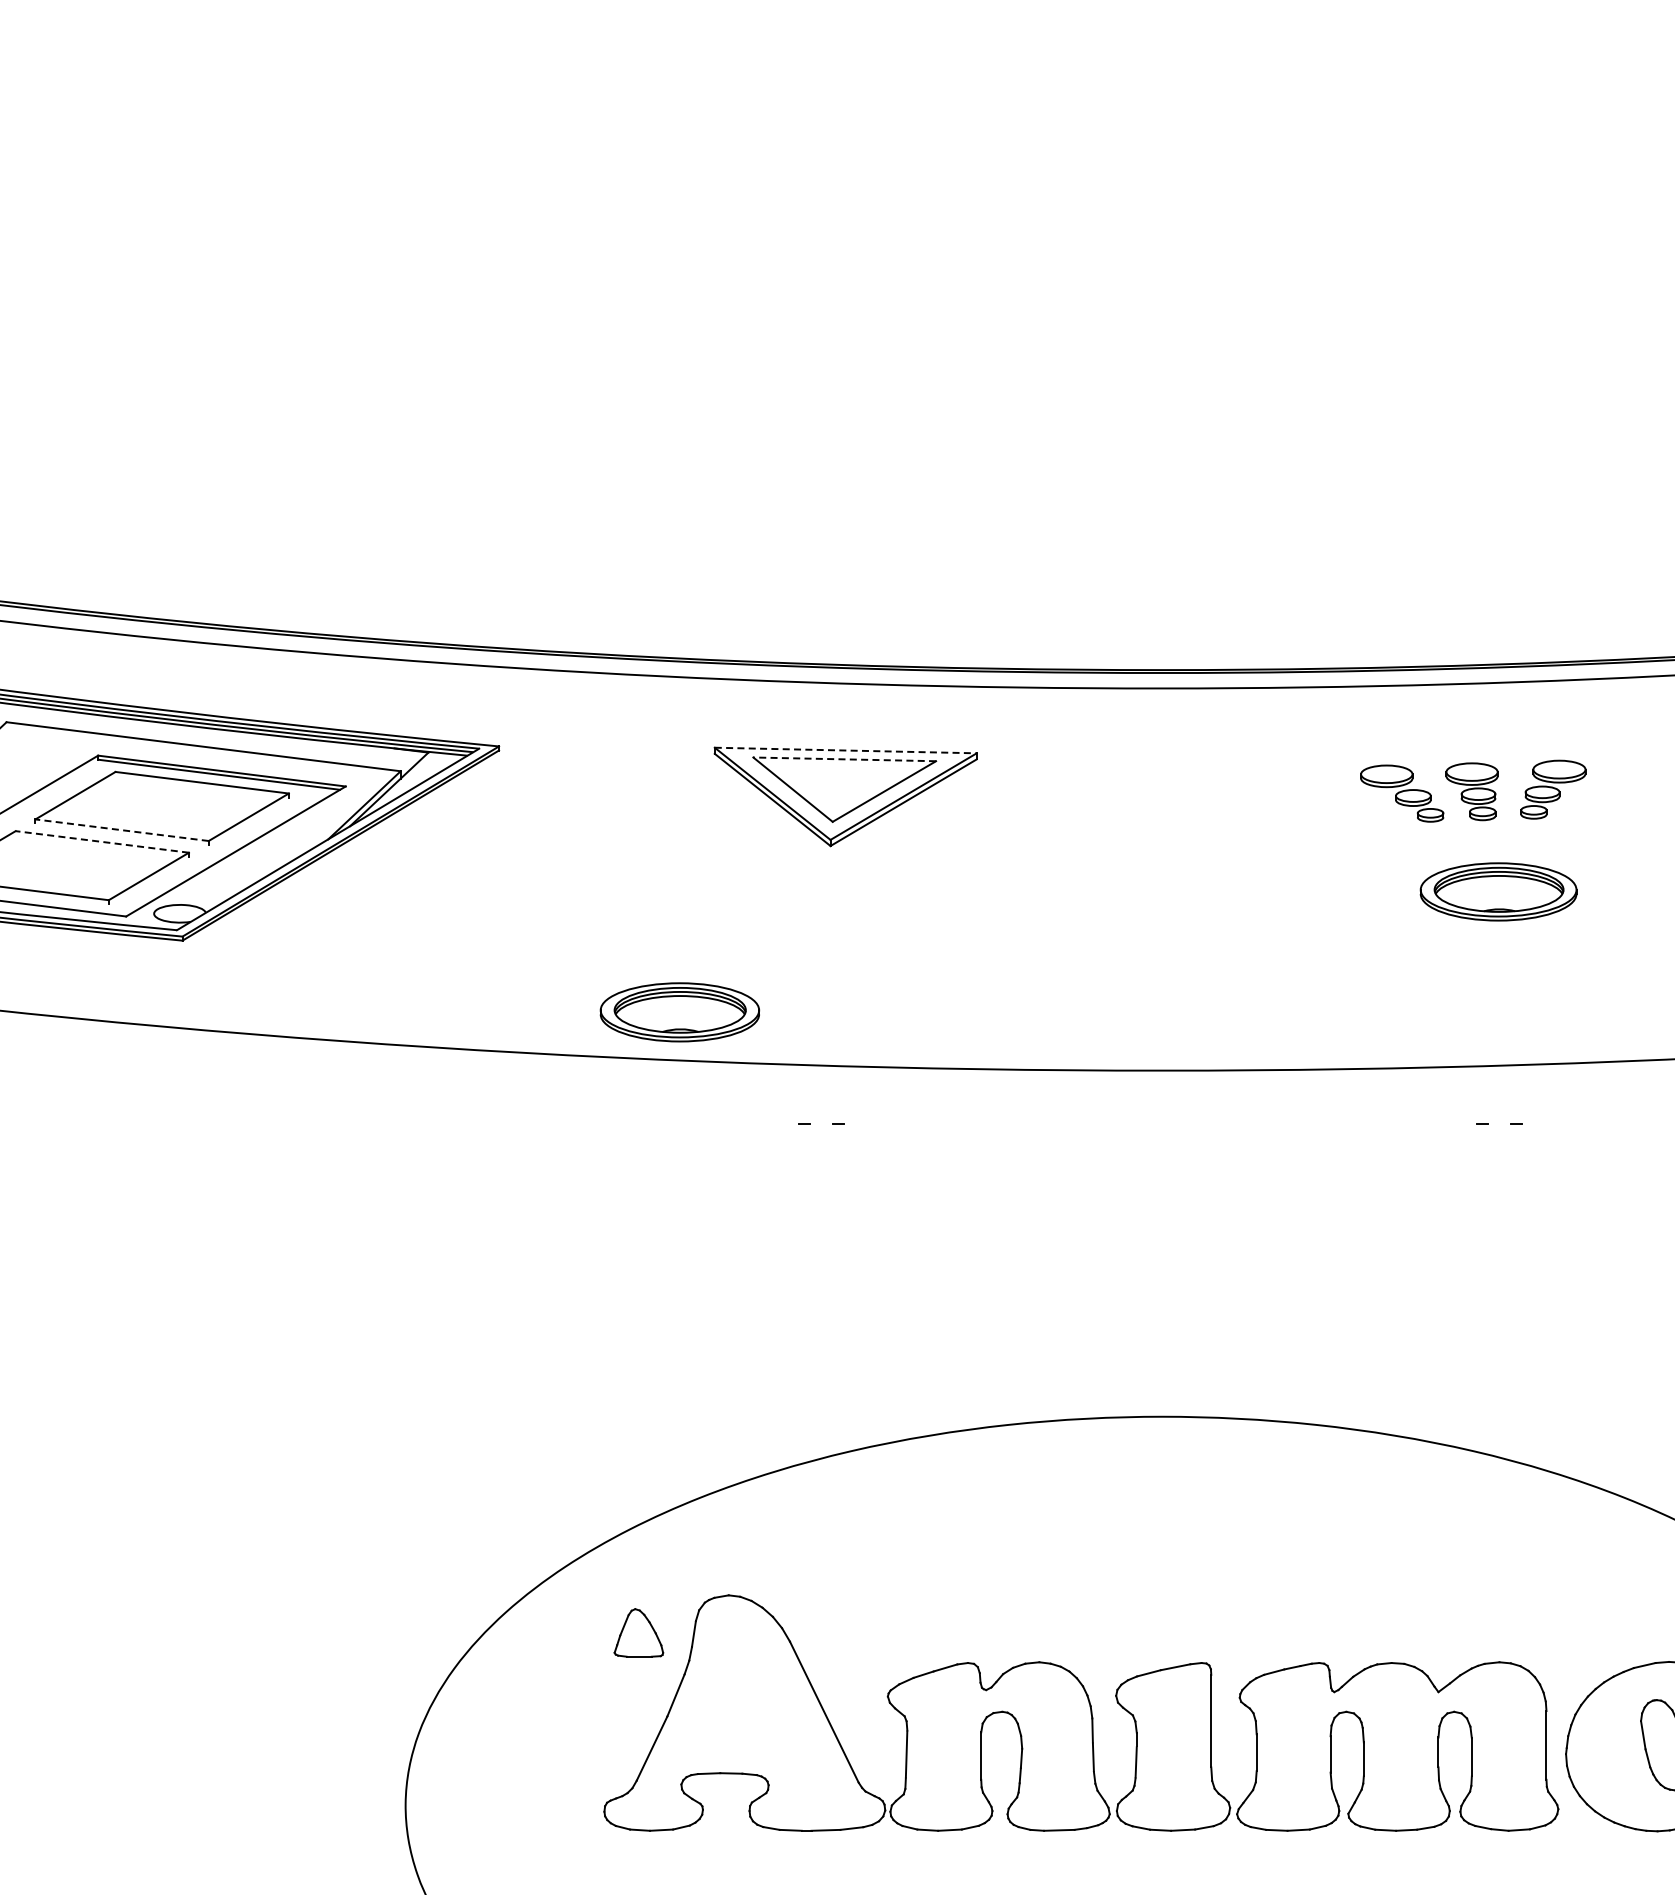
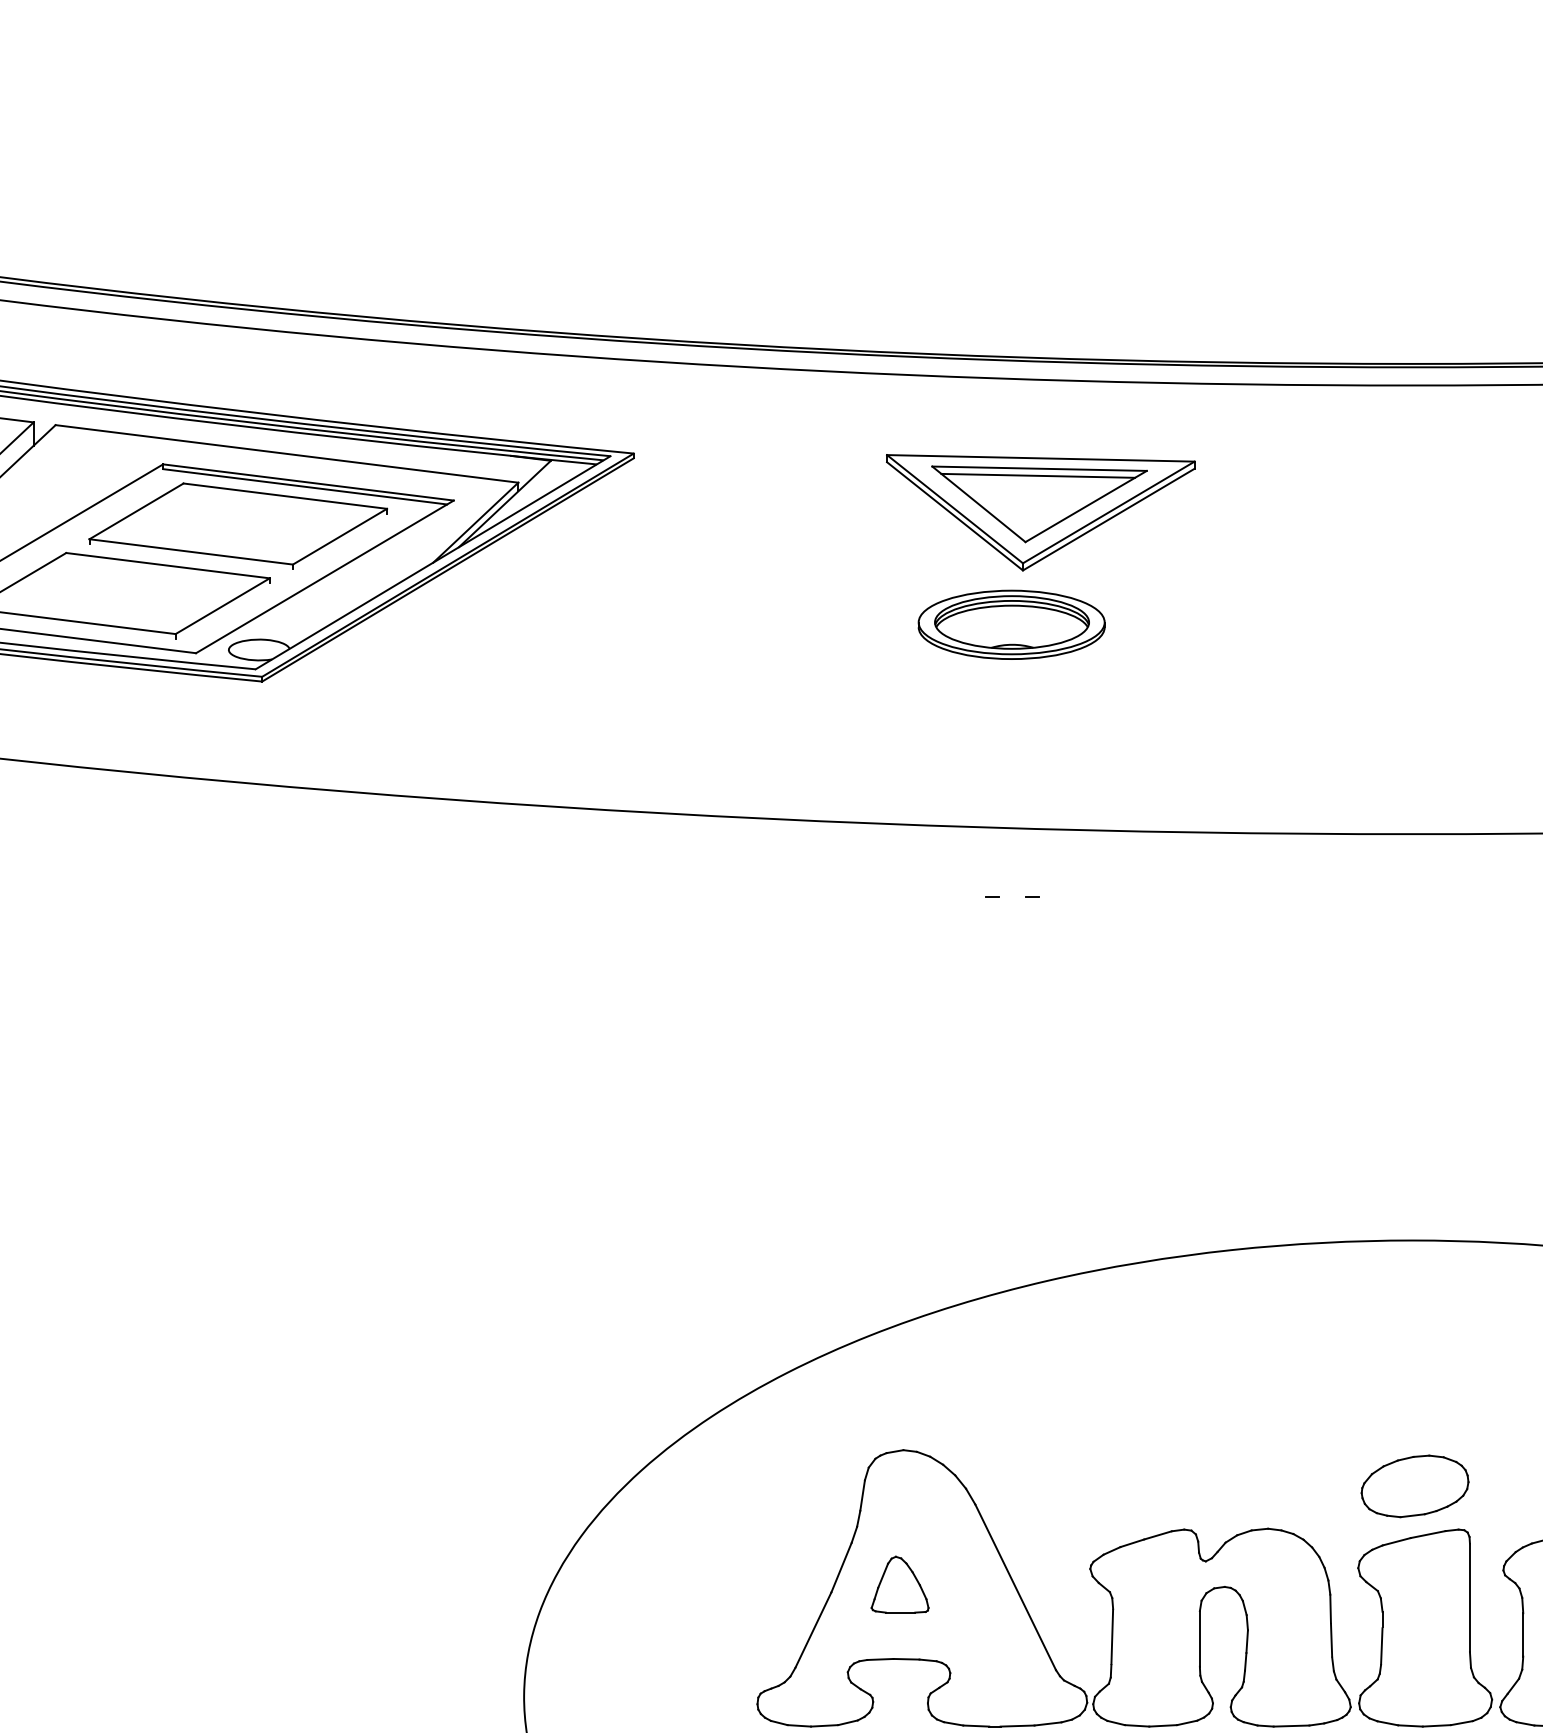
line: (846, 750) -> (1041, 458), dashed -> solid
line: (844, 759) -> (1039, 468), dashed -> solid
line: (843, 765) -> (1038, 475), added
line: (121, 830) -> (190, 552), dashed -> solid
line: (101, 841) -> (167, 565), dashed -> solid
part: (679, 1012) -> (1011, 625), moved
part: (1164, 1626) -> (1415, 1486), added
part: (638, 1632) -> (899, 1584), moved

